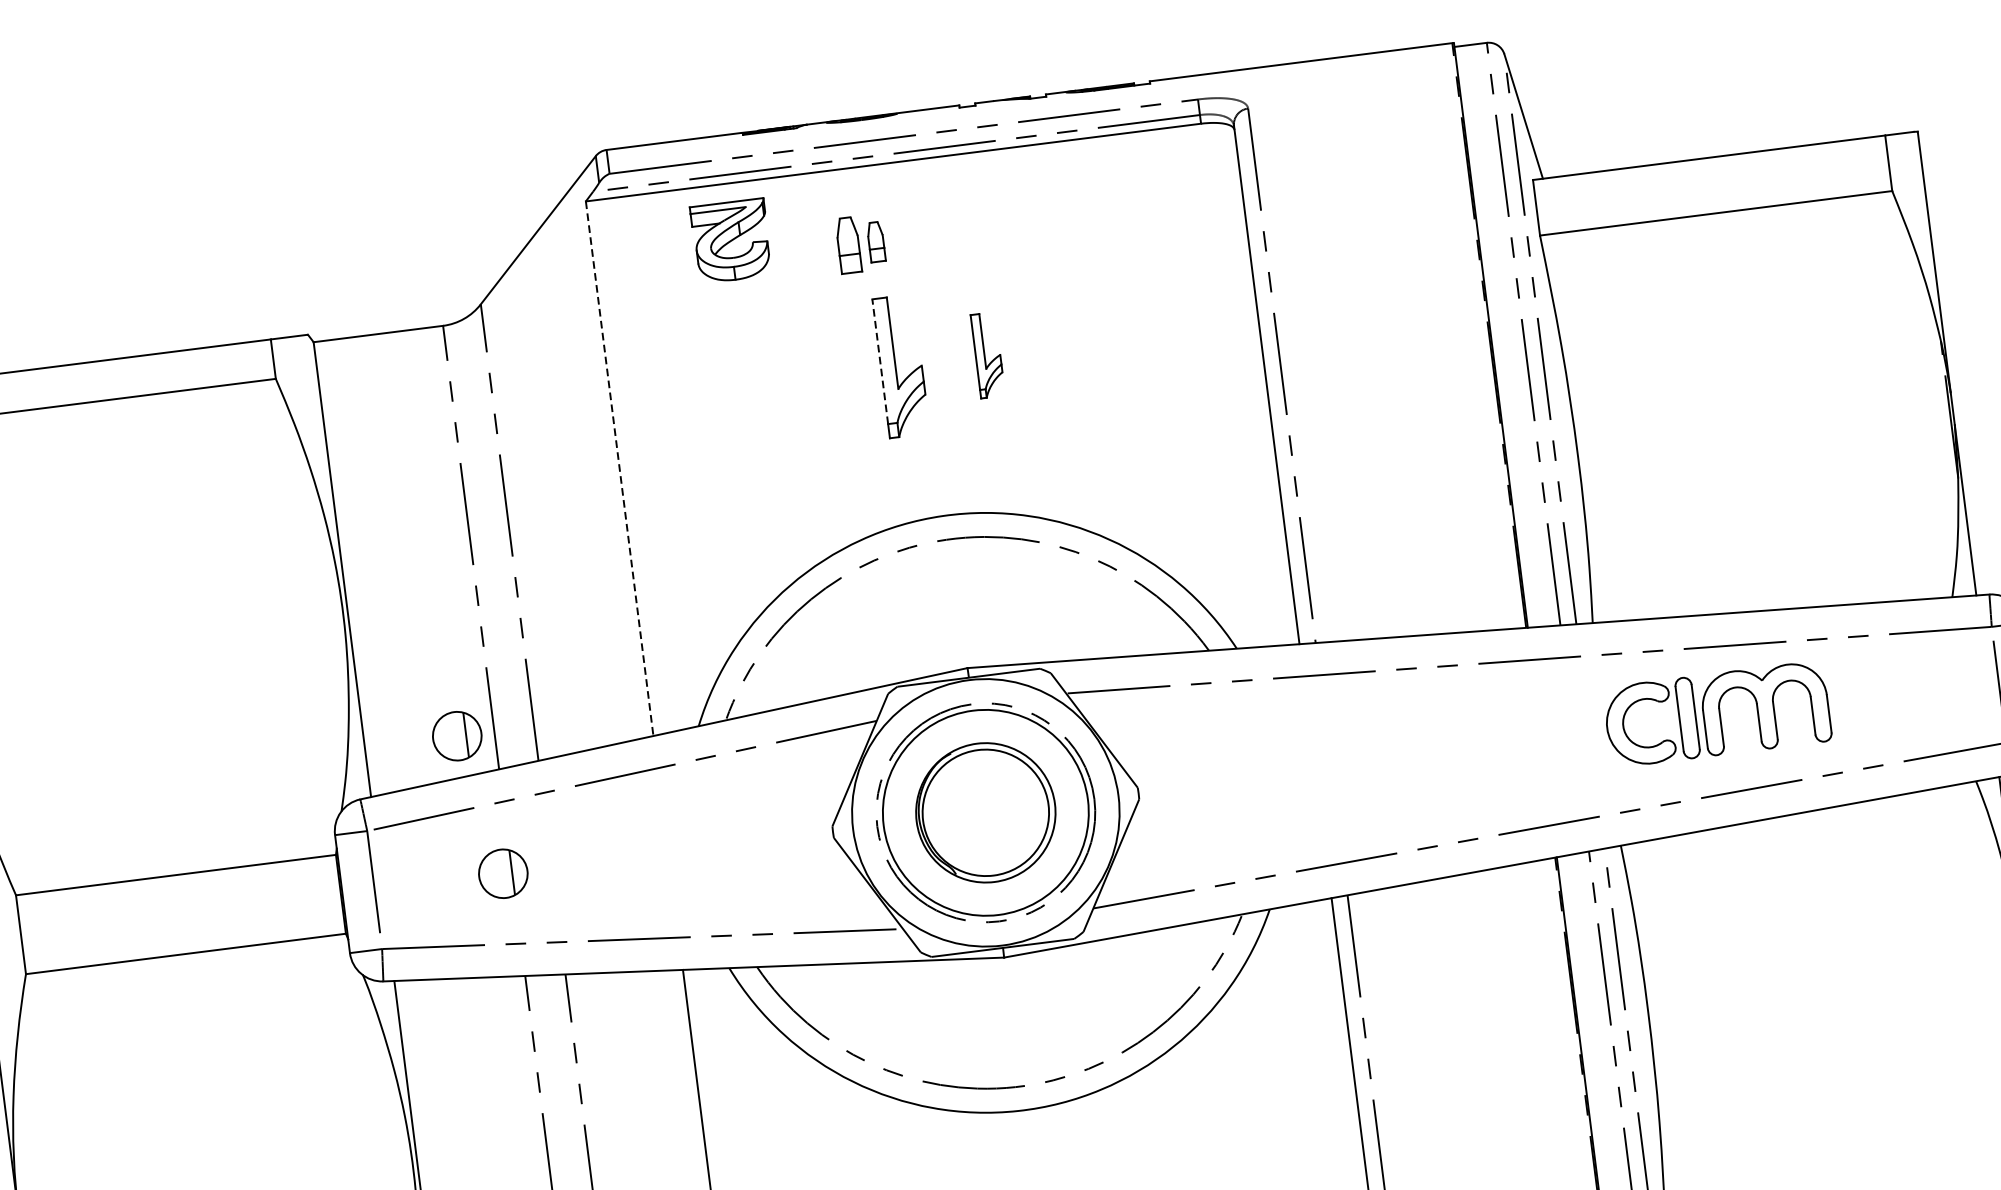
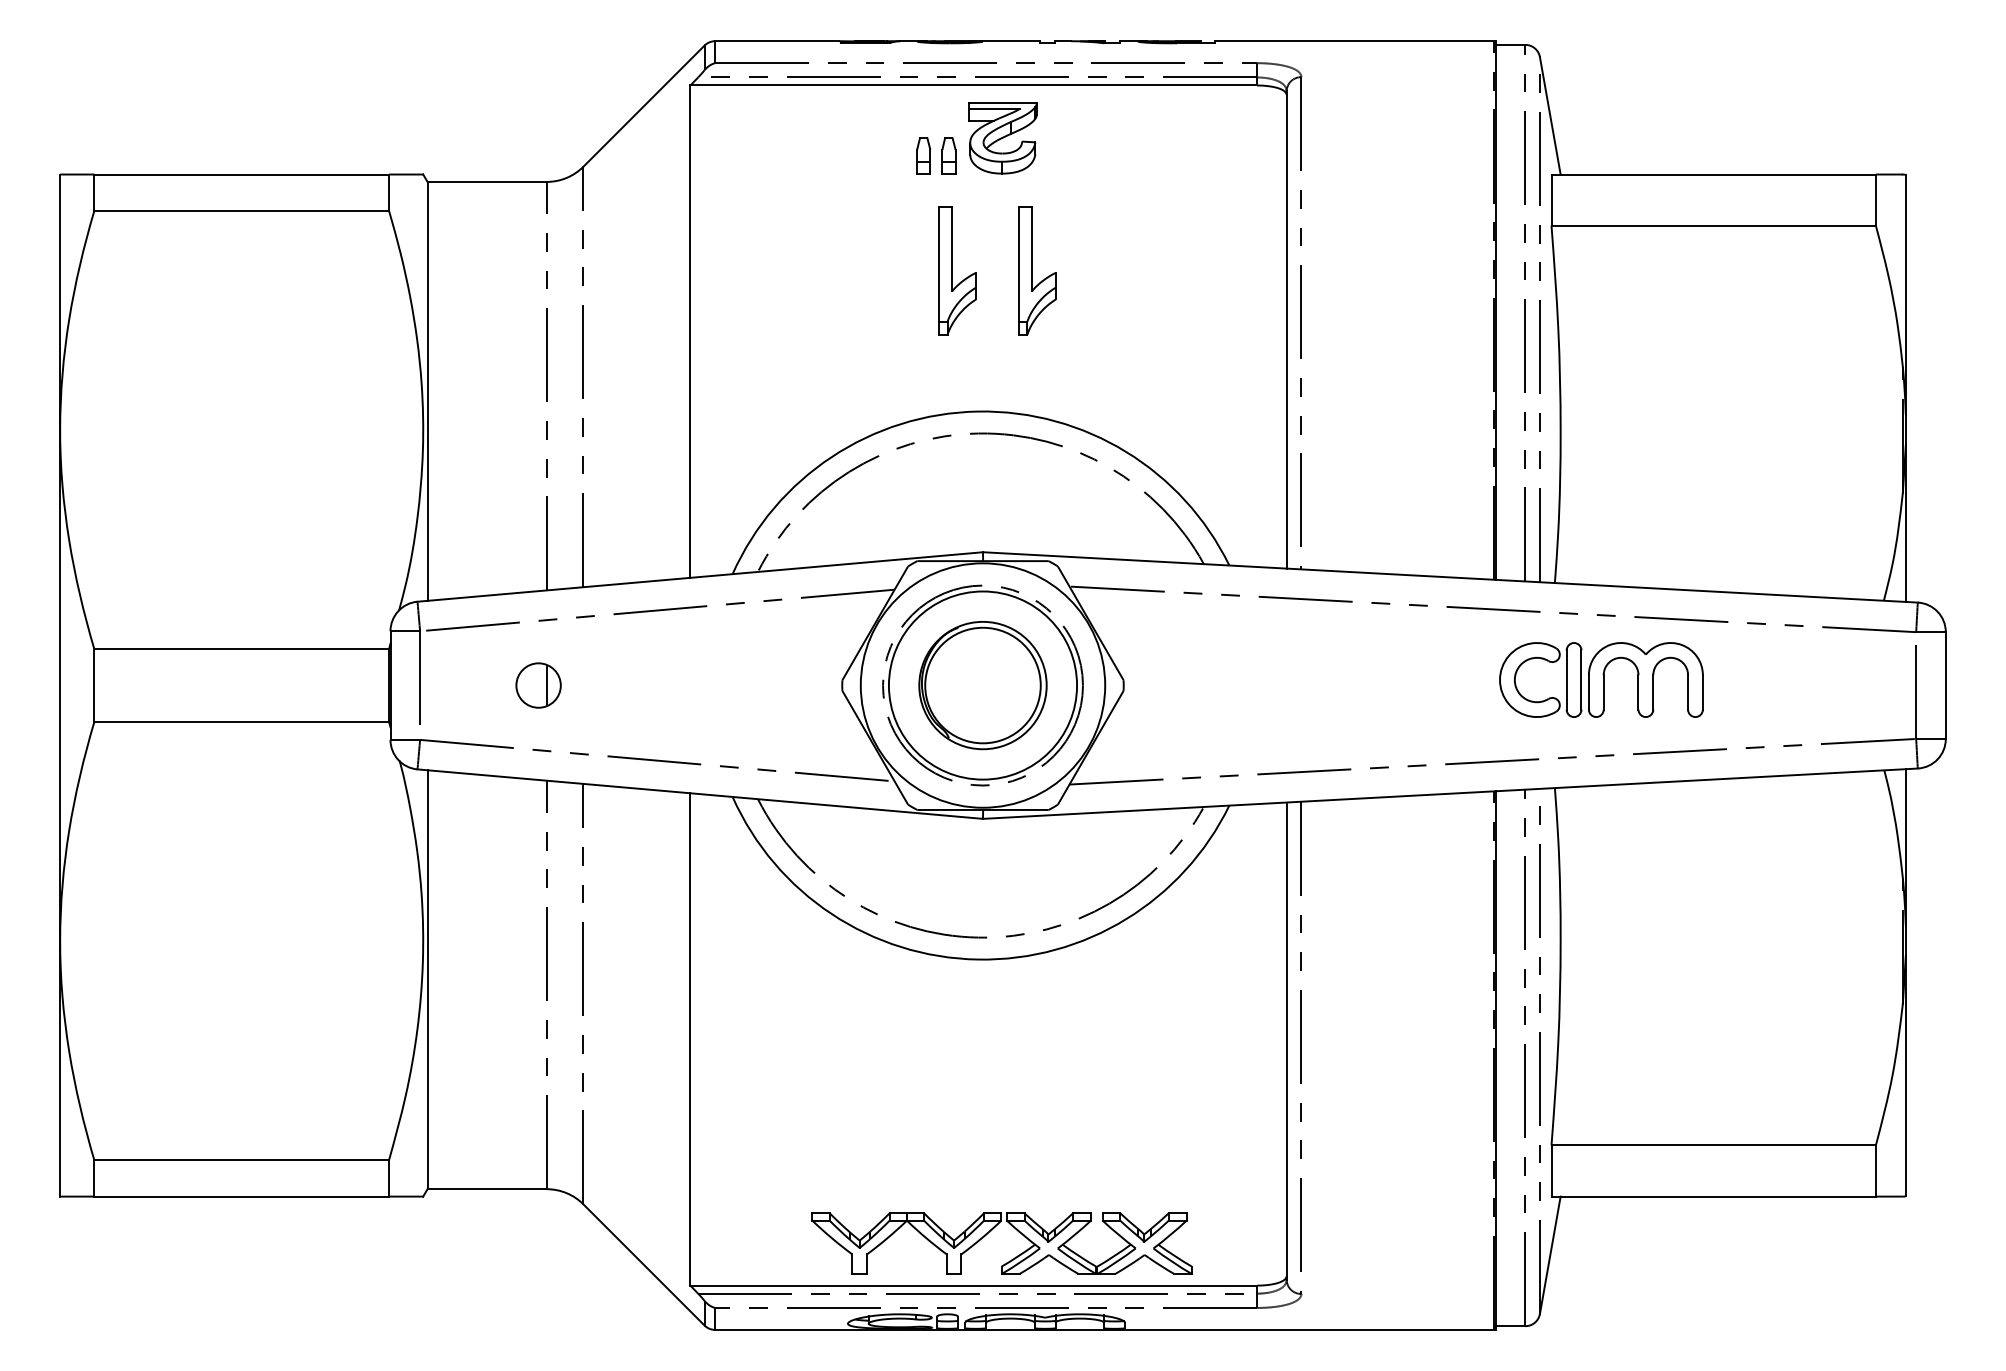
part: (731, 241) -> (1002, 138), moved
part: (848, 245) -> (923, 155), size x0.71
part: (988, 354) -> (1037, 270), size x1.67
line: (879, 361) -> (938, 264), dashed -> solid
line: (619, 469) -> (690, 332), dashed -> solid
part: (1717, 713) -> (1601, 679), moved
part: (457, 736) -> (512, 555), removed

